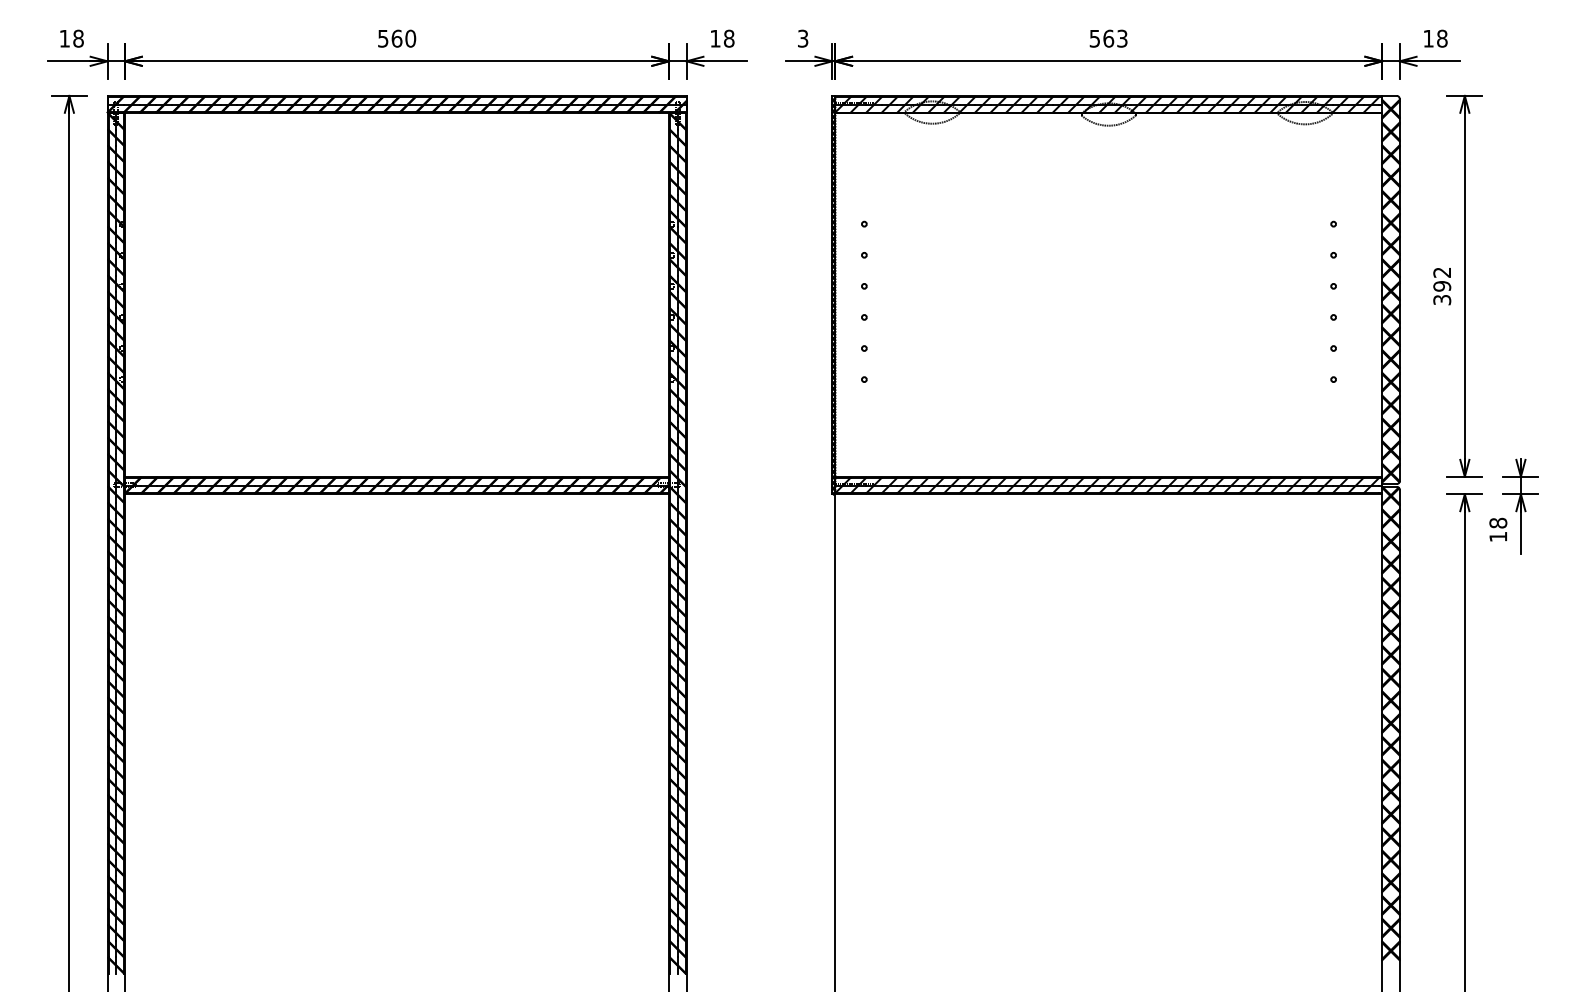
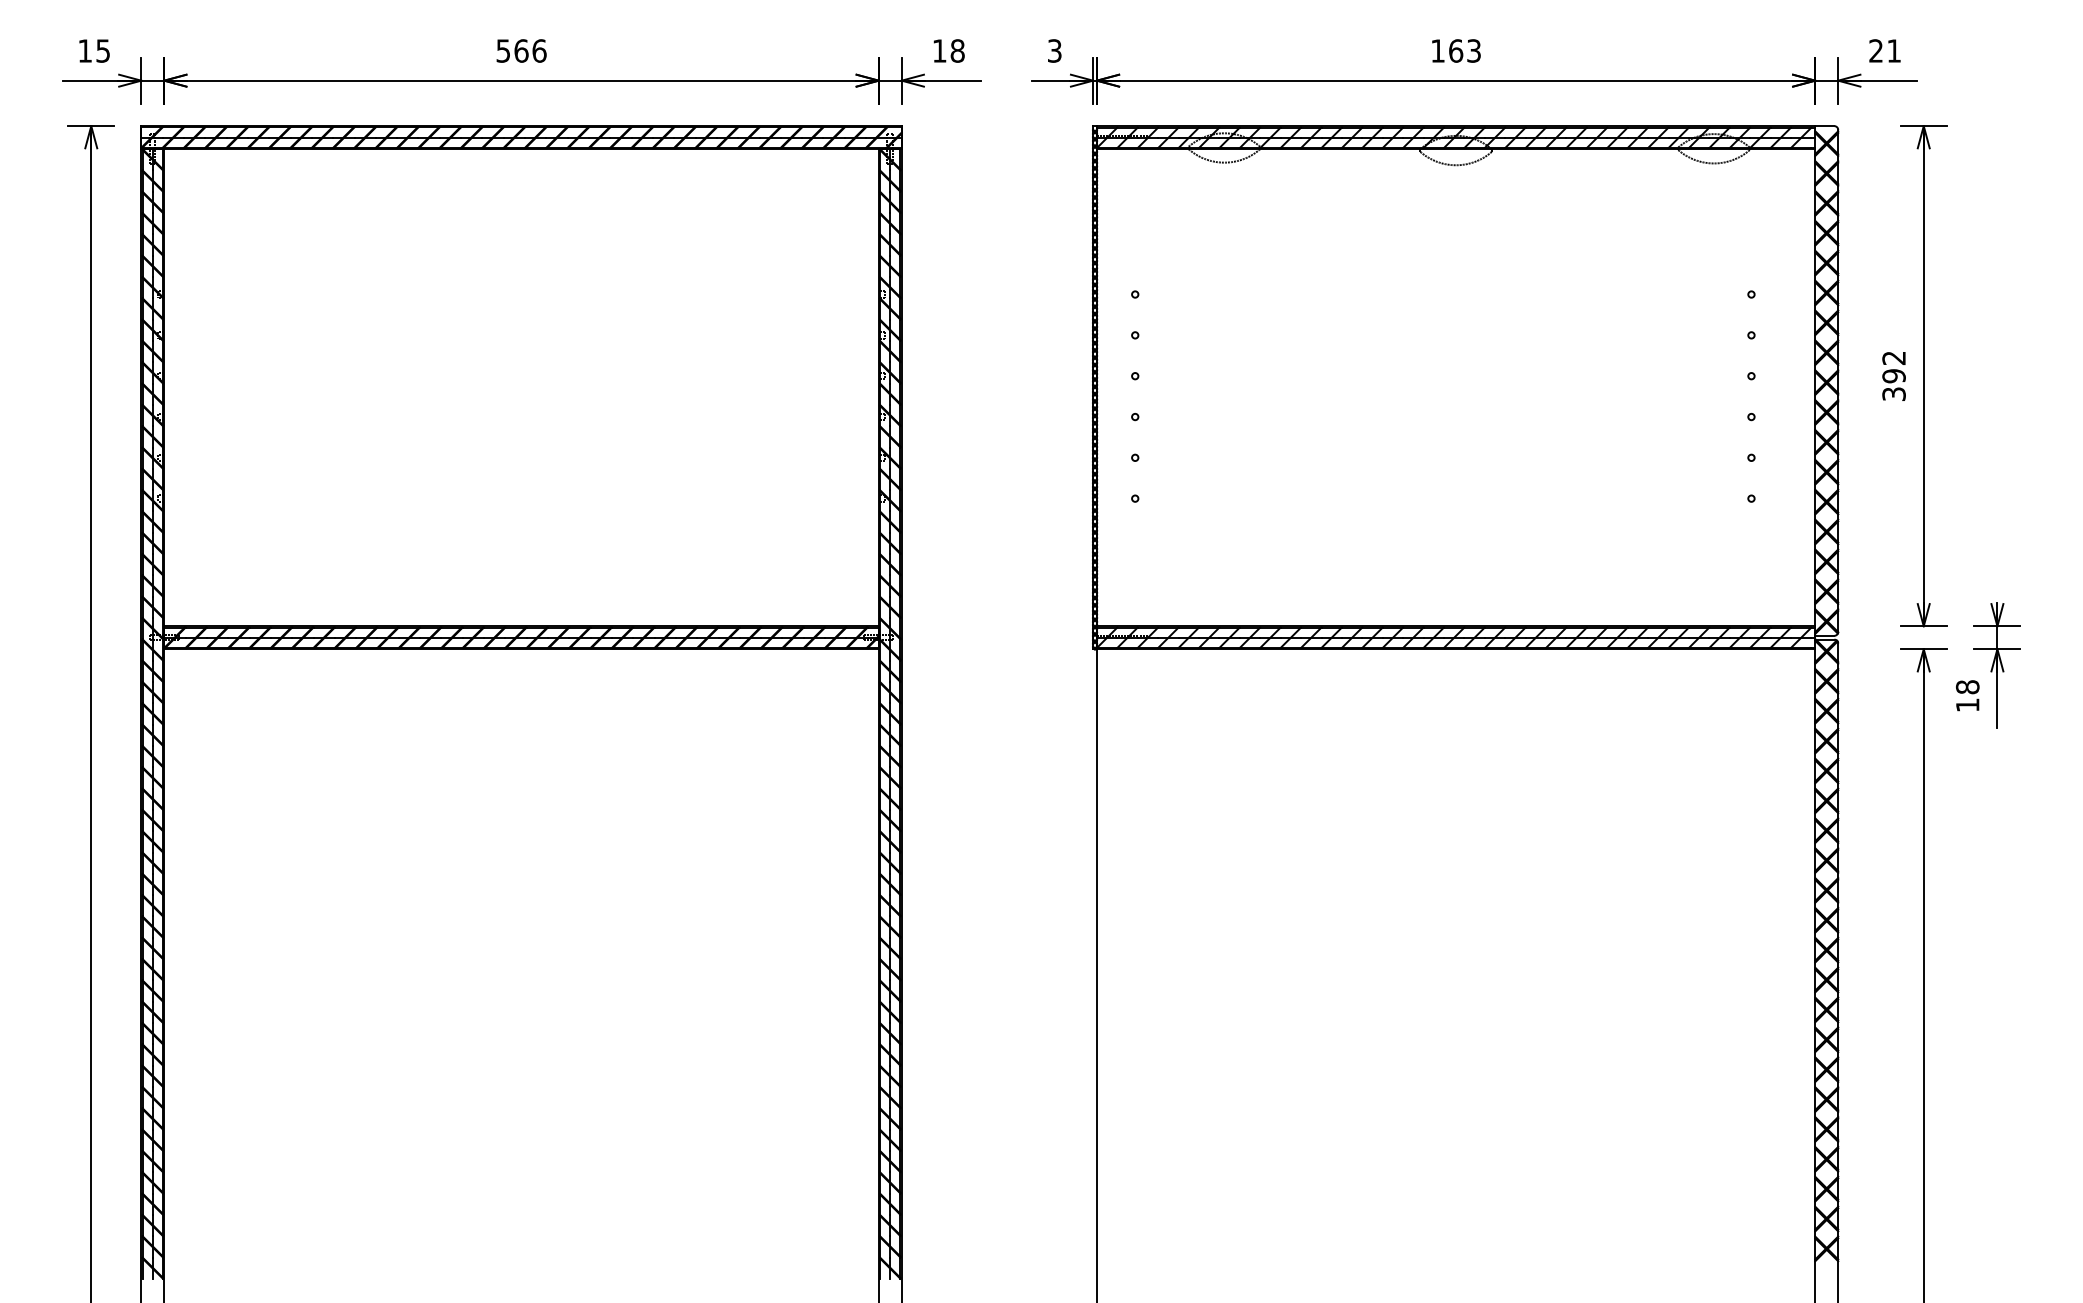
text: (78, 38) -> (103, 50), 18 -> 15
text: (410, 38) -> (539, 50), 560 -> 566
text: (1094, 38) -> (1437, 50), 563 -> 163
text: (1435, 38) -> (1885, 50), 18 -> 21

